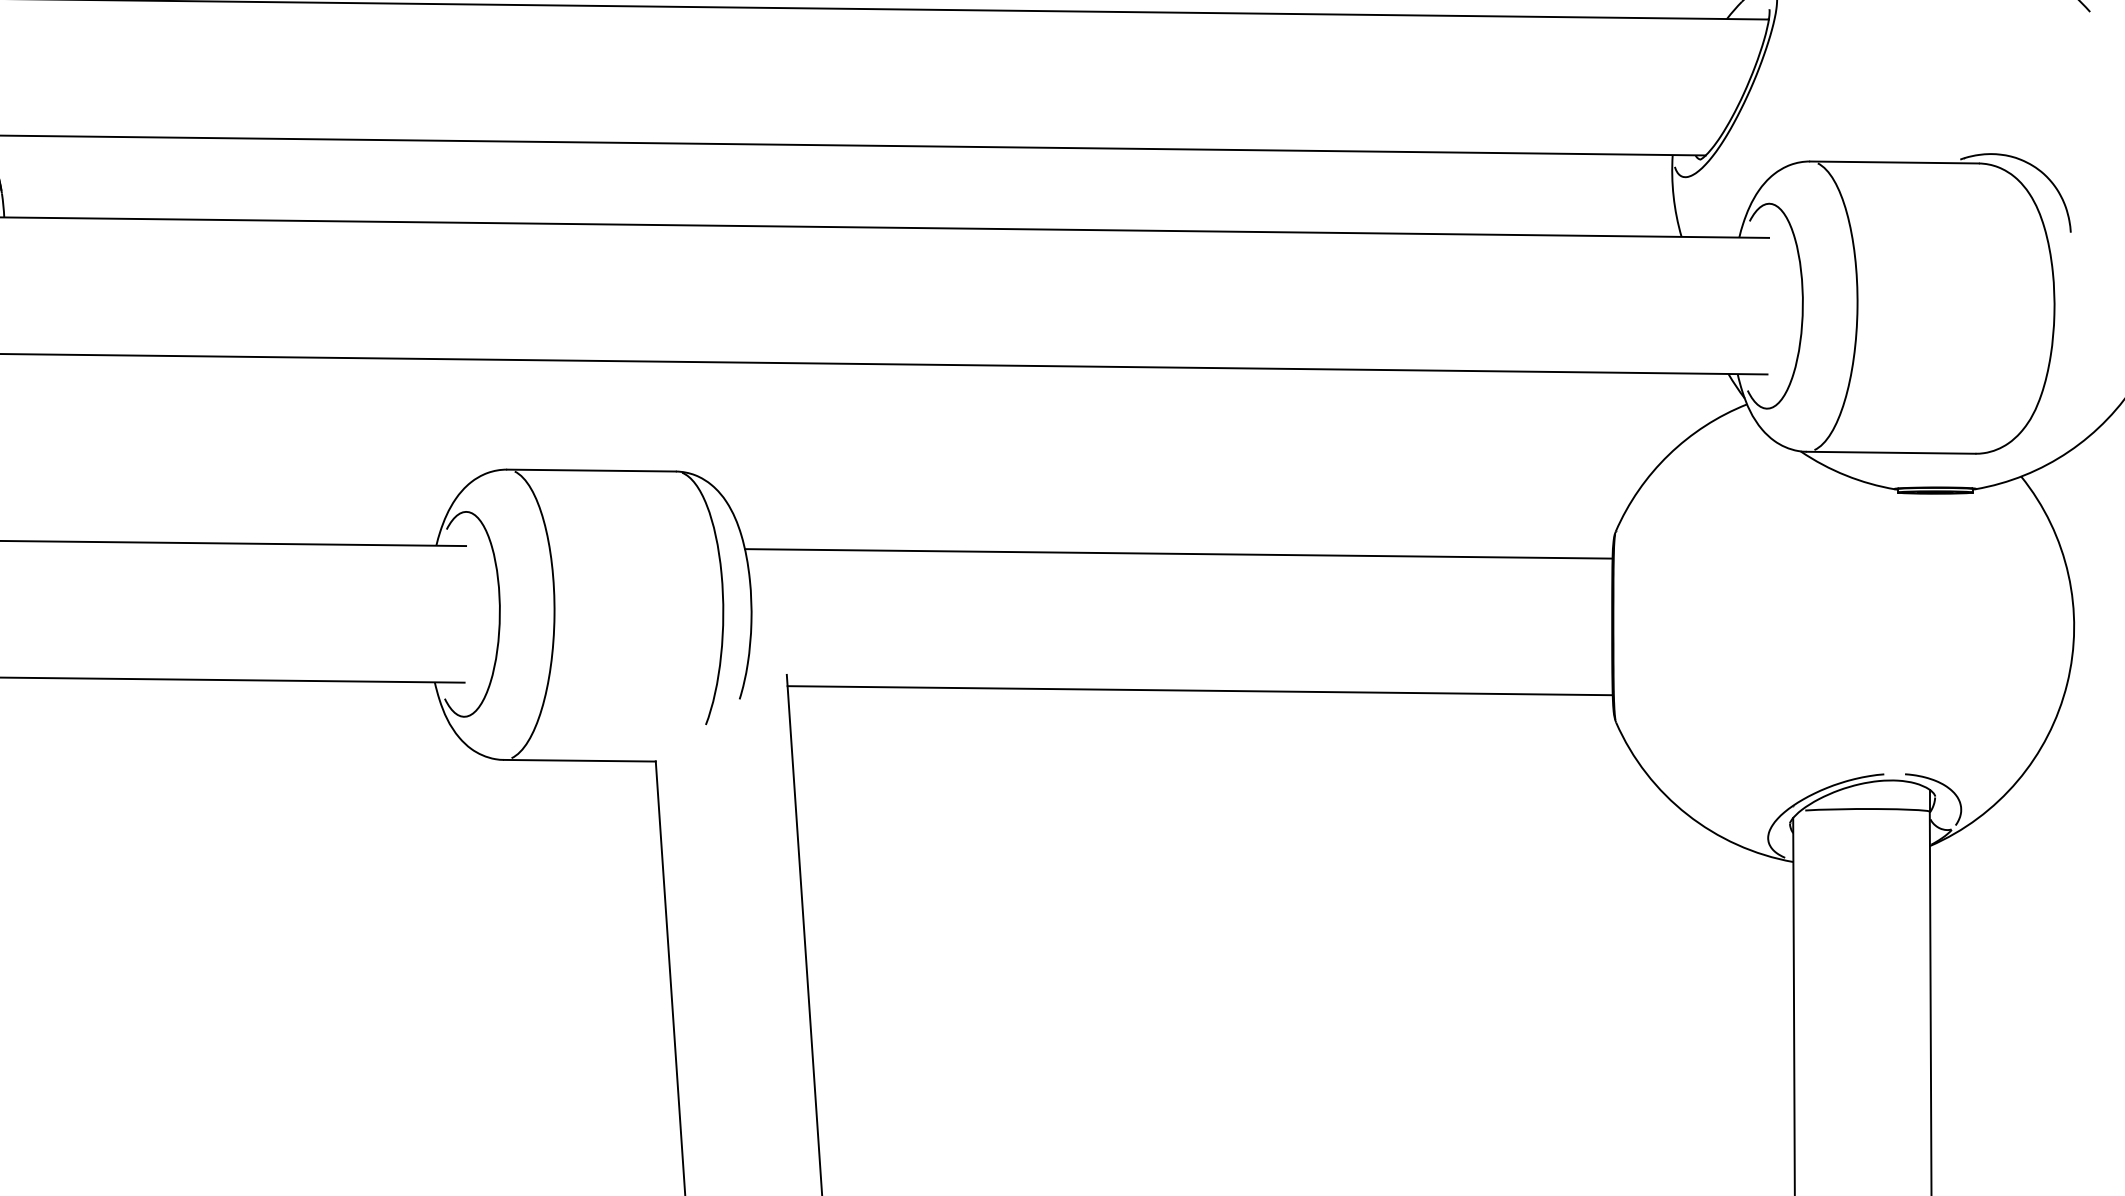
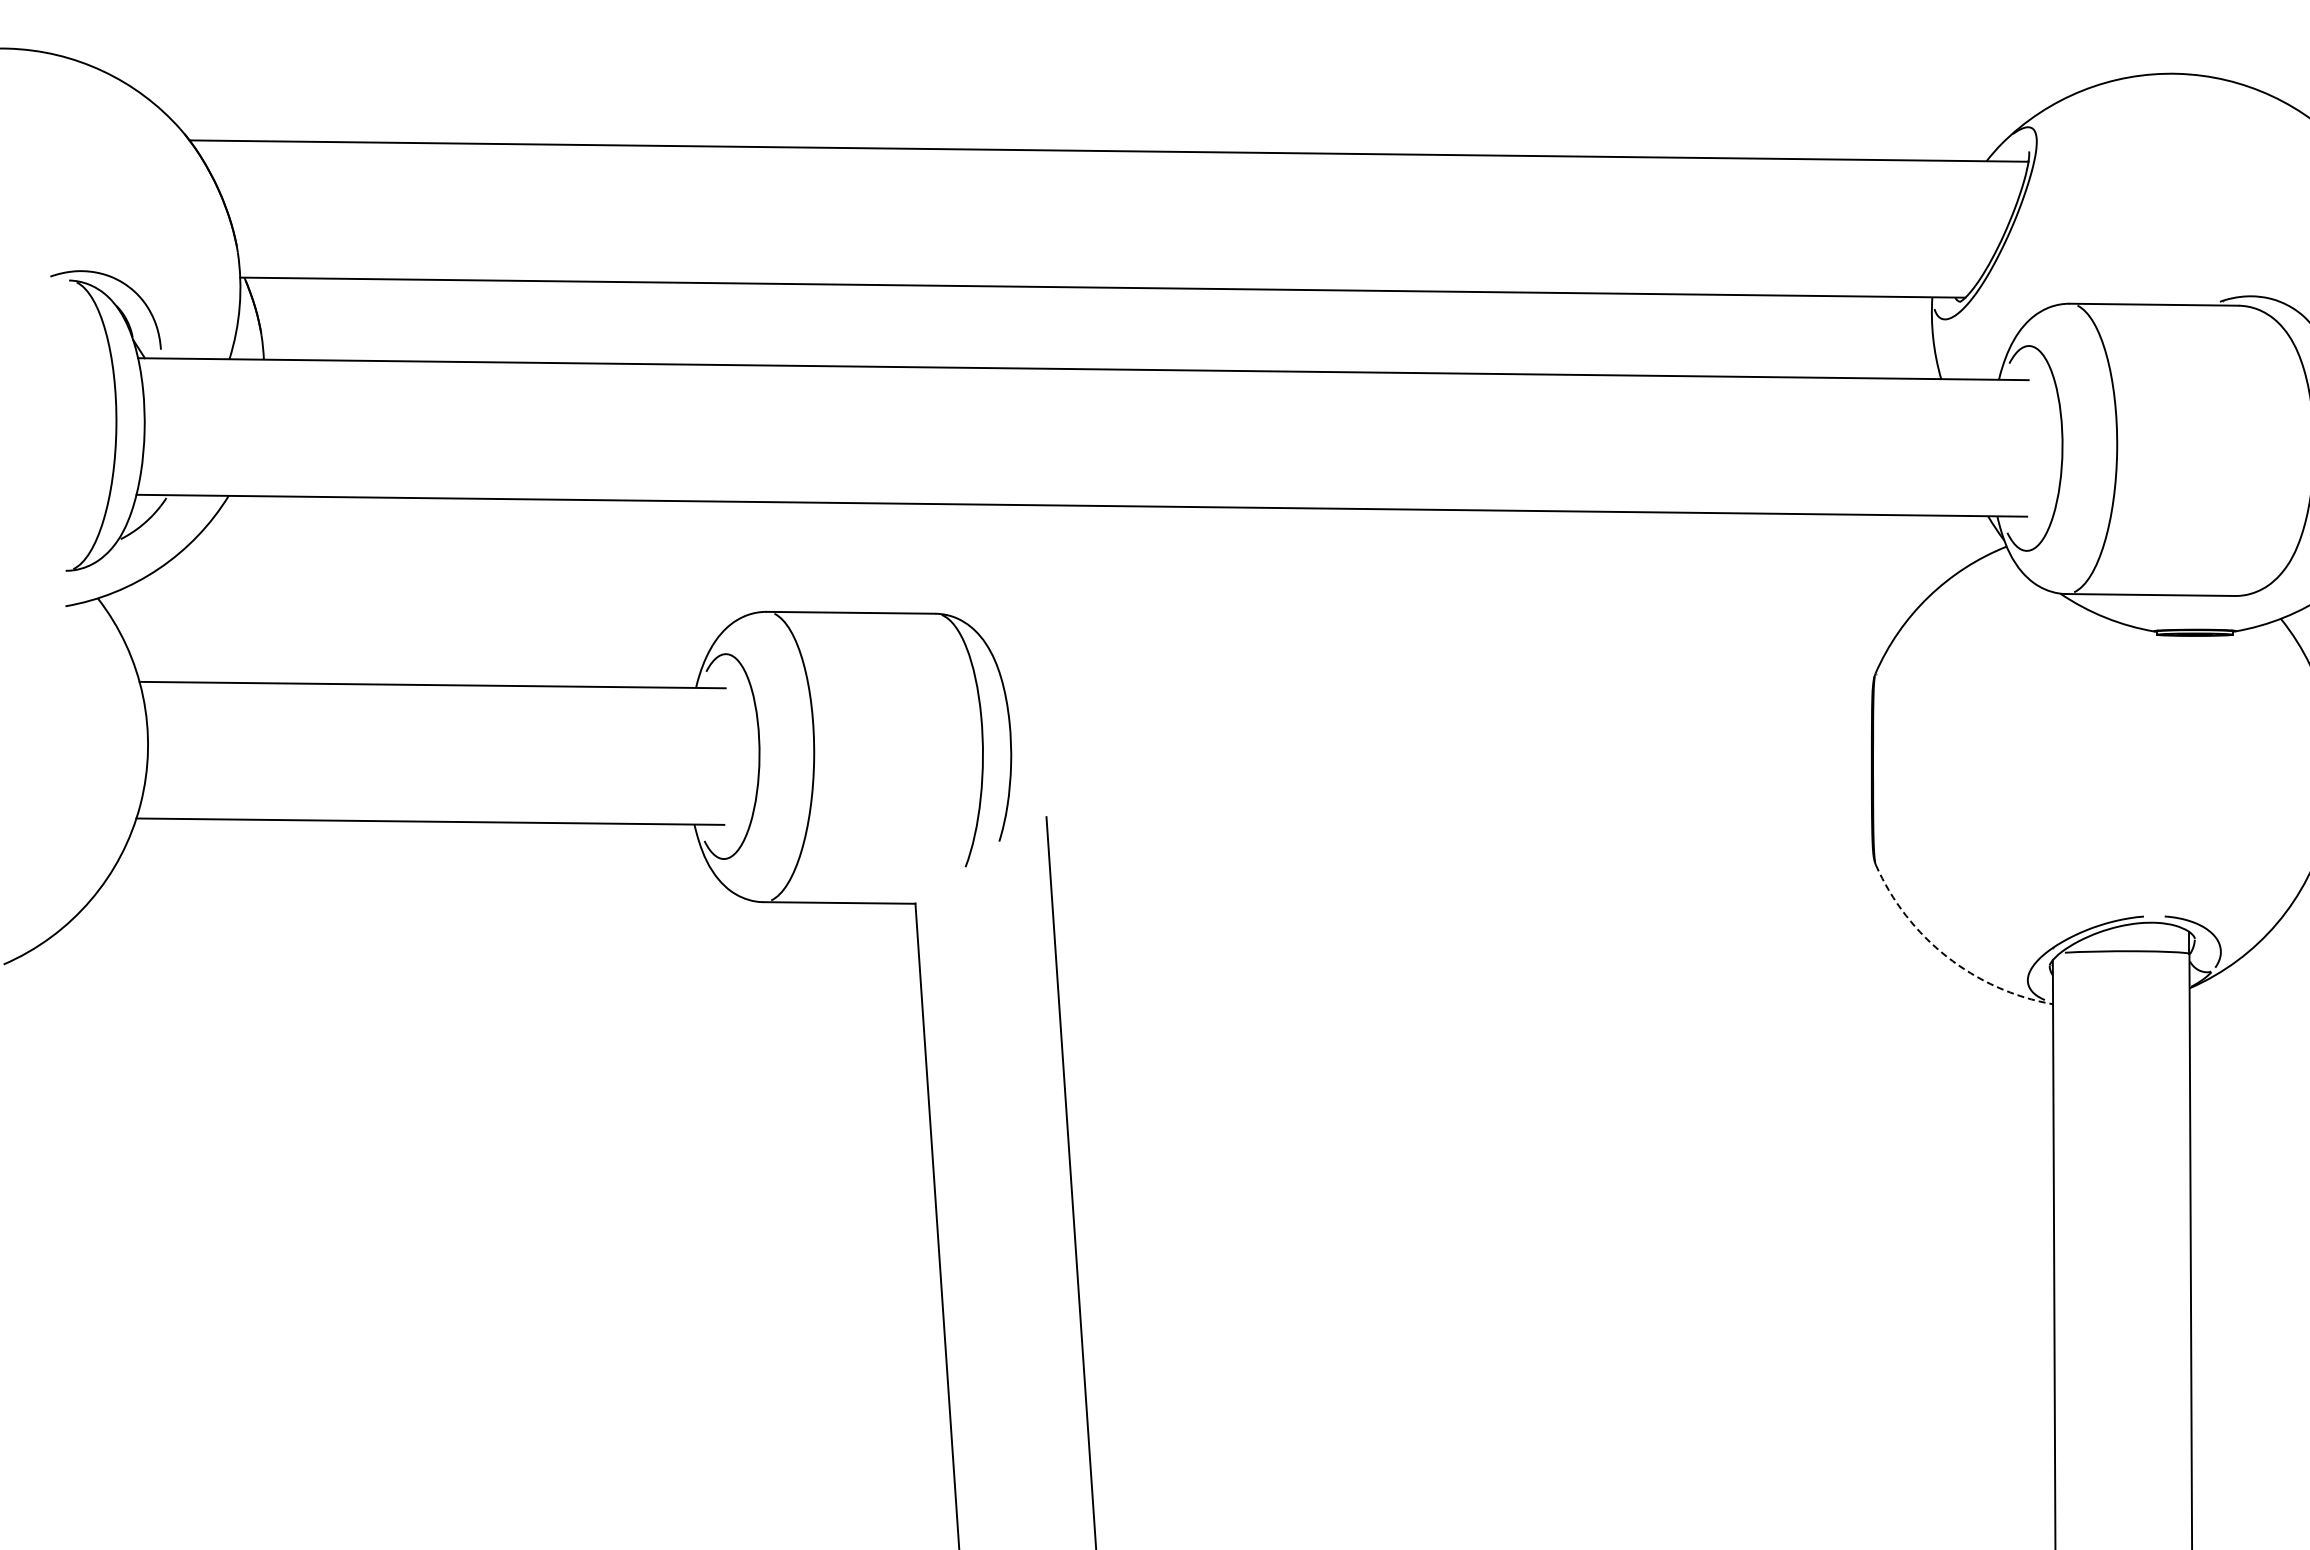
line: (1178, 553) -> (1438, 695), removed
line: (1199, 690) -> (1459, 832), removed
arc: (1687, 814) -> (1947, 956), solid -> dashed

